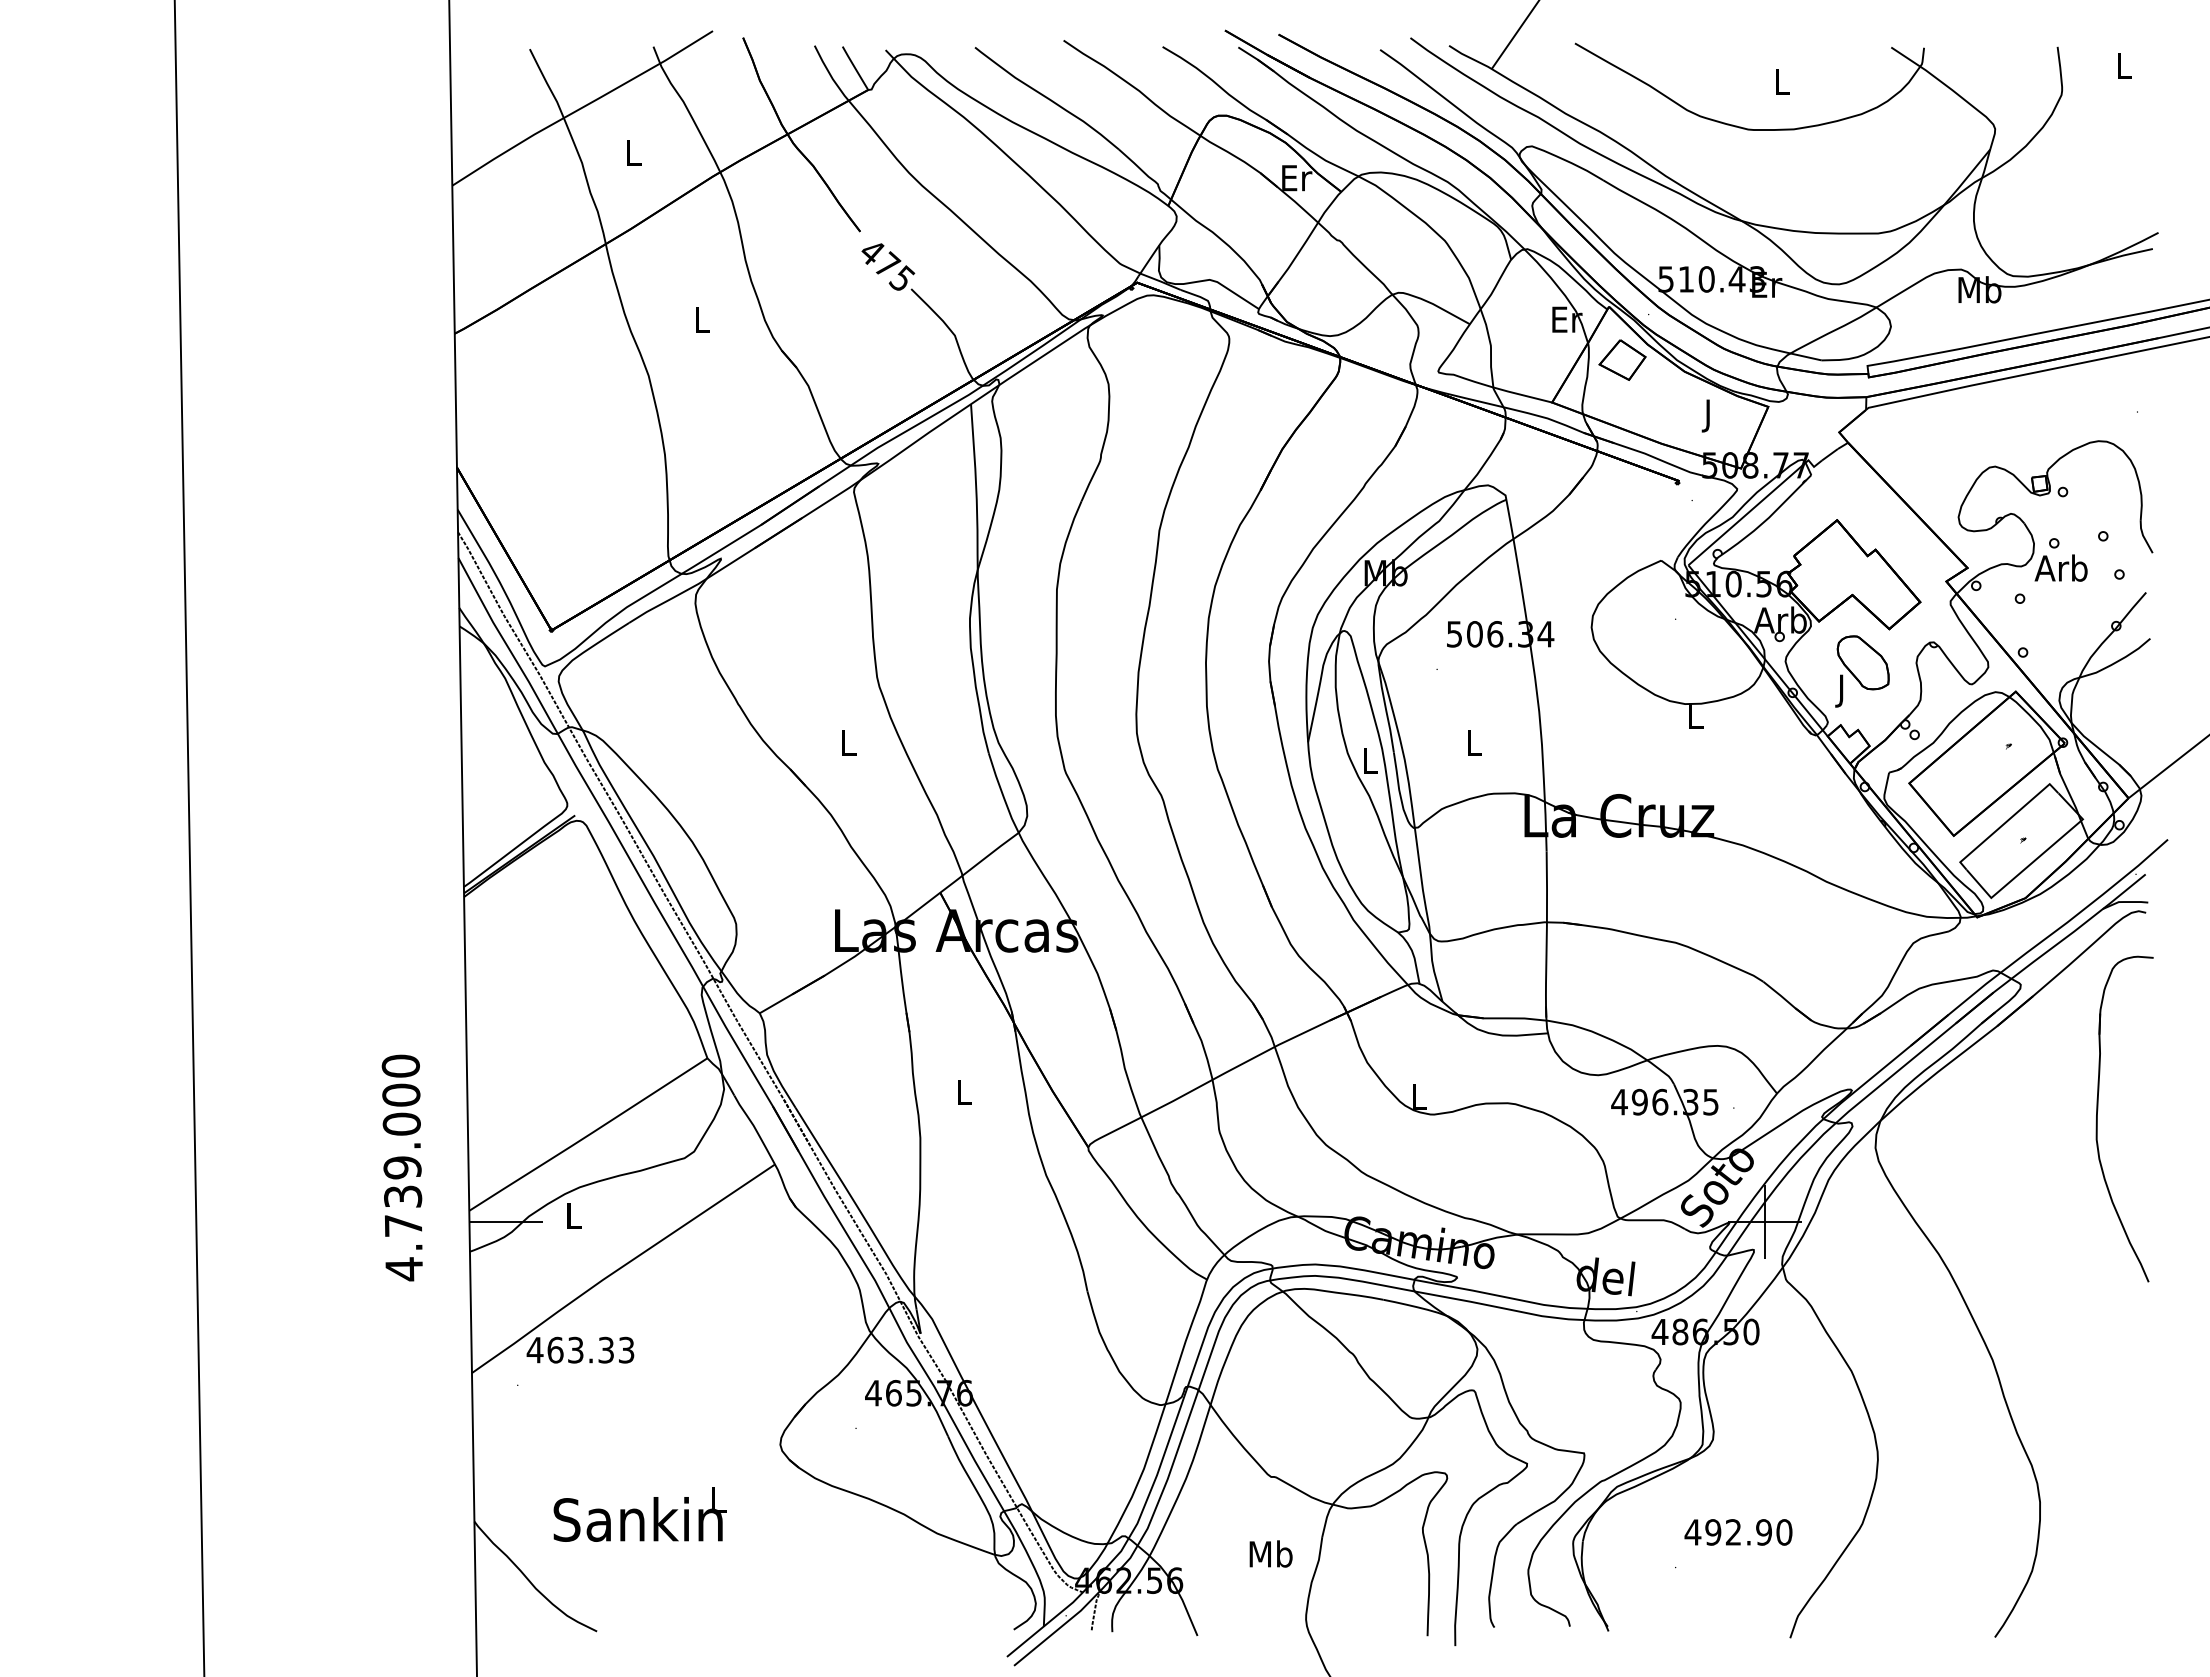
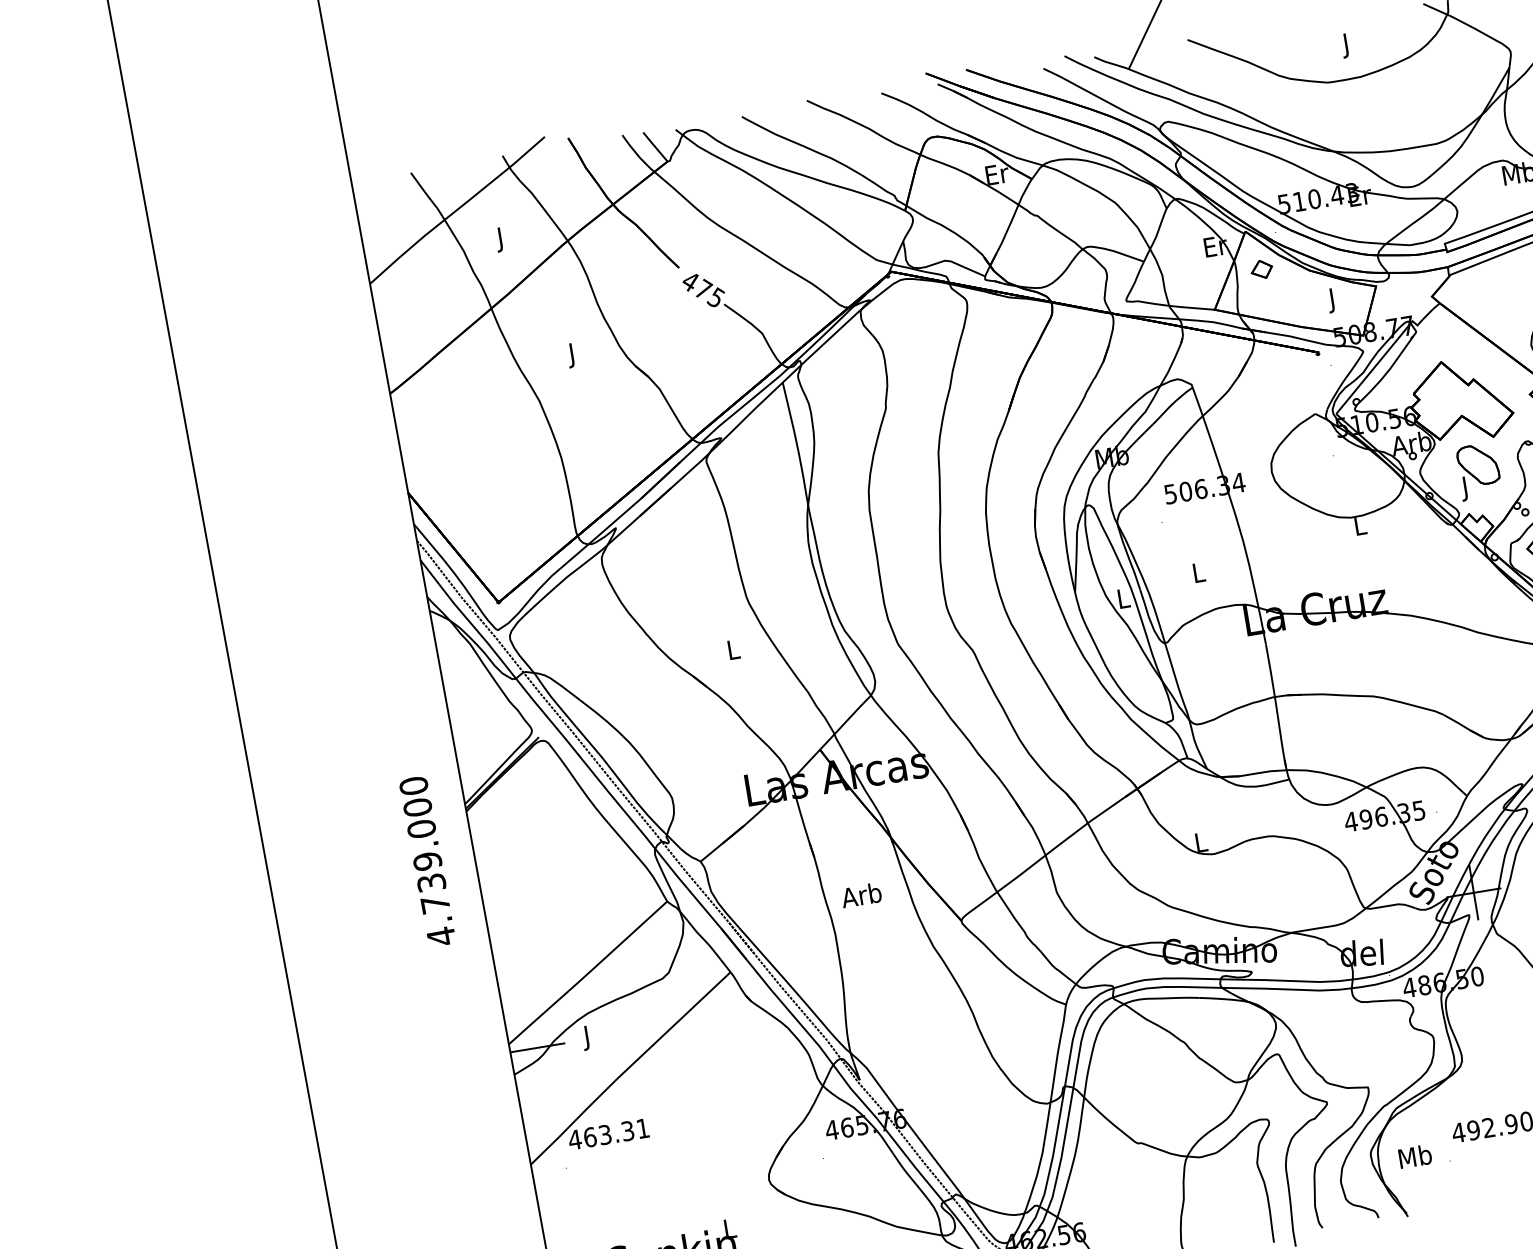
text: (1782, 85) -> (1347, 45), L -> J
text: (633, 155) -> (501, 239), L -> J
text: (702, 322) -> (572, 354), L -> J
part: (1622, 359) -> (1261, 269), size x0.6
text: (962, 1091) -> (861, 894), L -> Arb
text: (401, 1167) -> (426, 861), moved
text: (573, 1219) -> (587, 1037), L -> J
text: (626, 1349) -> (642, 1128), 463.33 -> 463.31
text: (1270, 1553) -> (1414, 1156), moved

